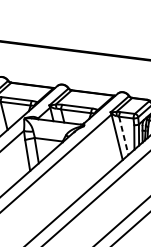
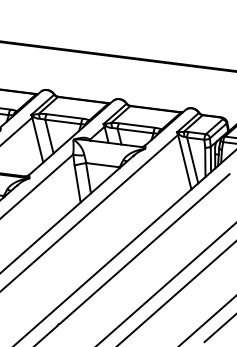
line: (123, 135) -> (192, 160), dashed -> solid

